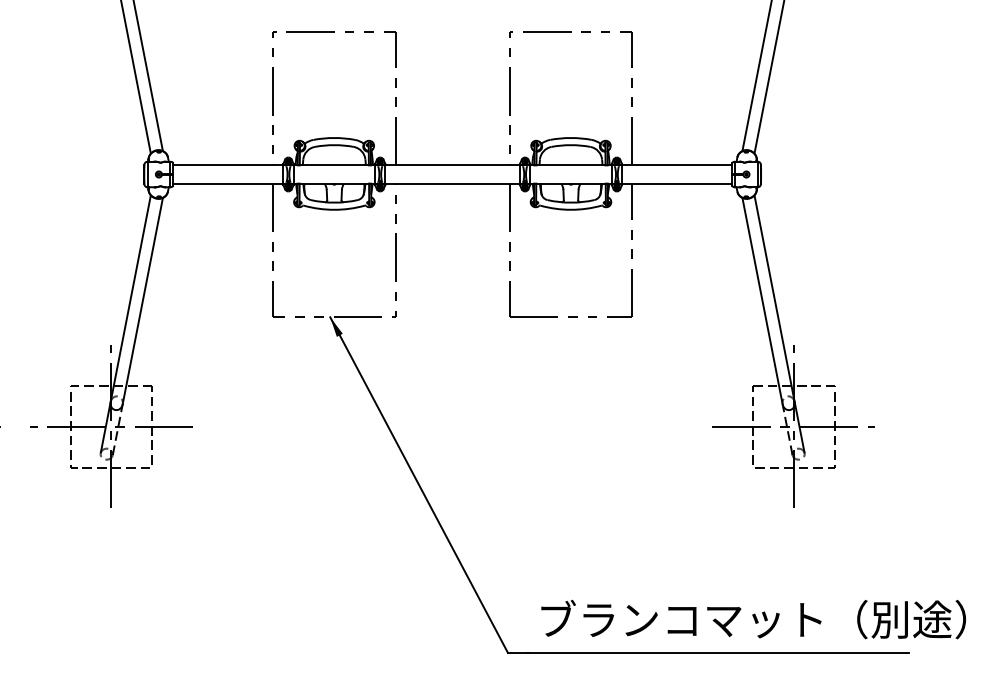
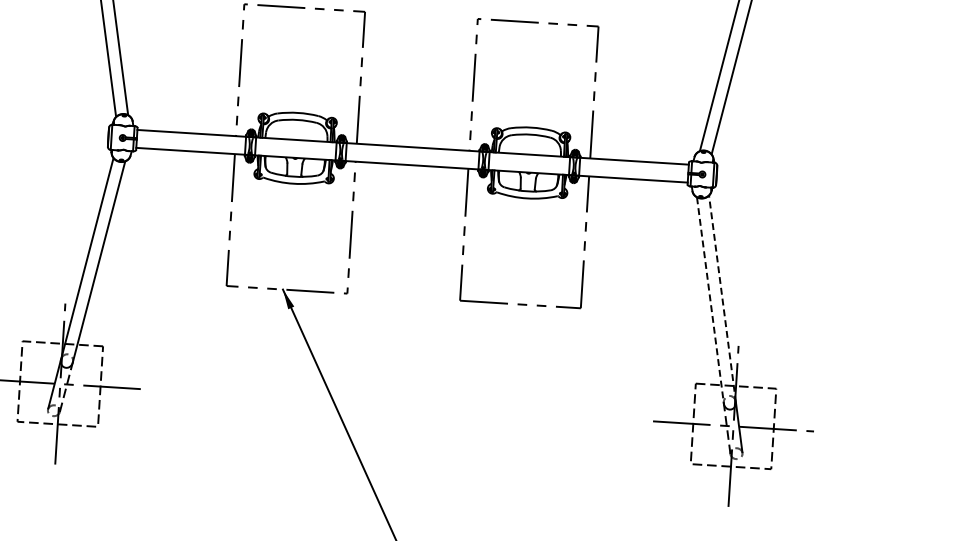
line: (774, 298) -> (722, 298), solid -> dashed
line: (762, 300) -> (710, 299), solid -> dashed

